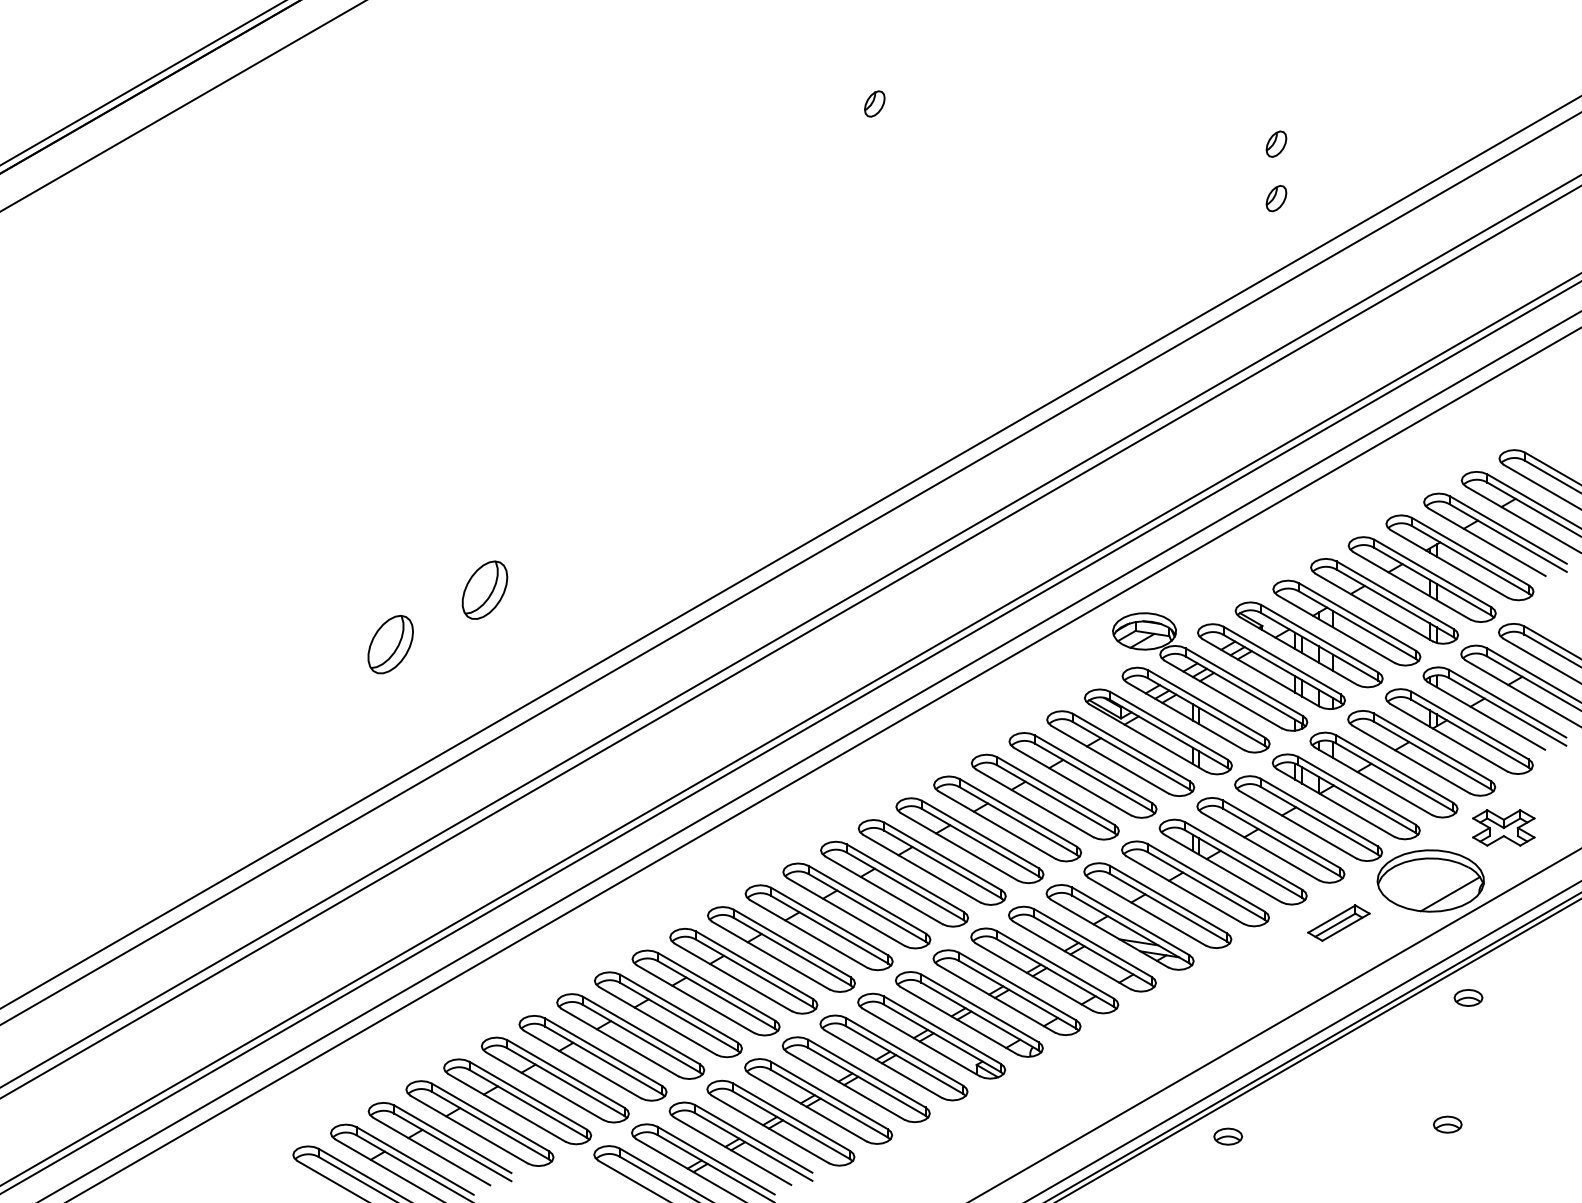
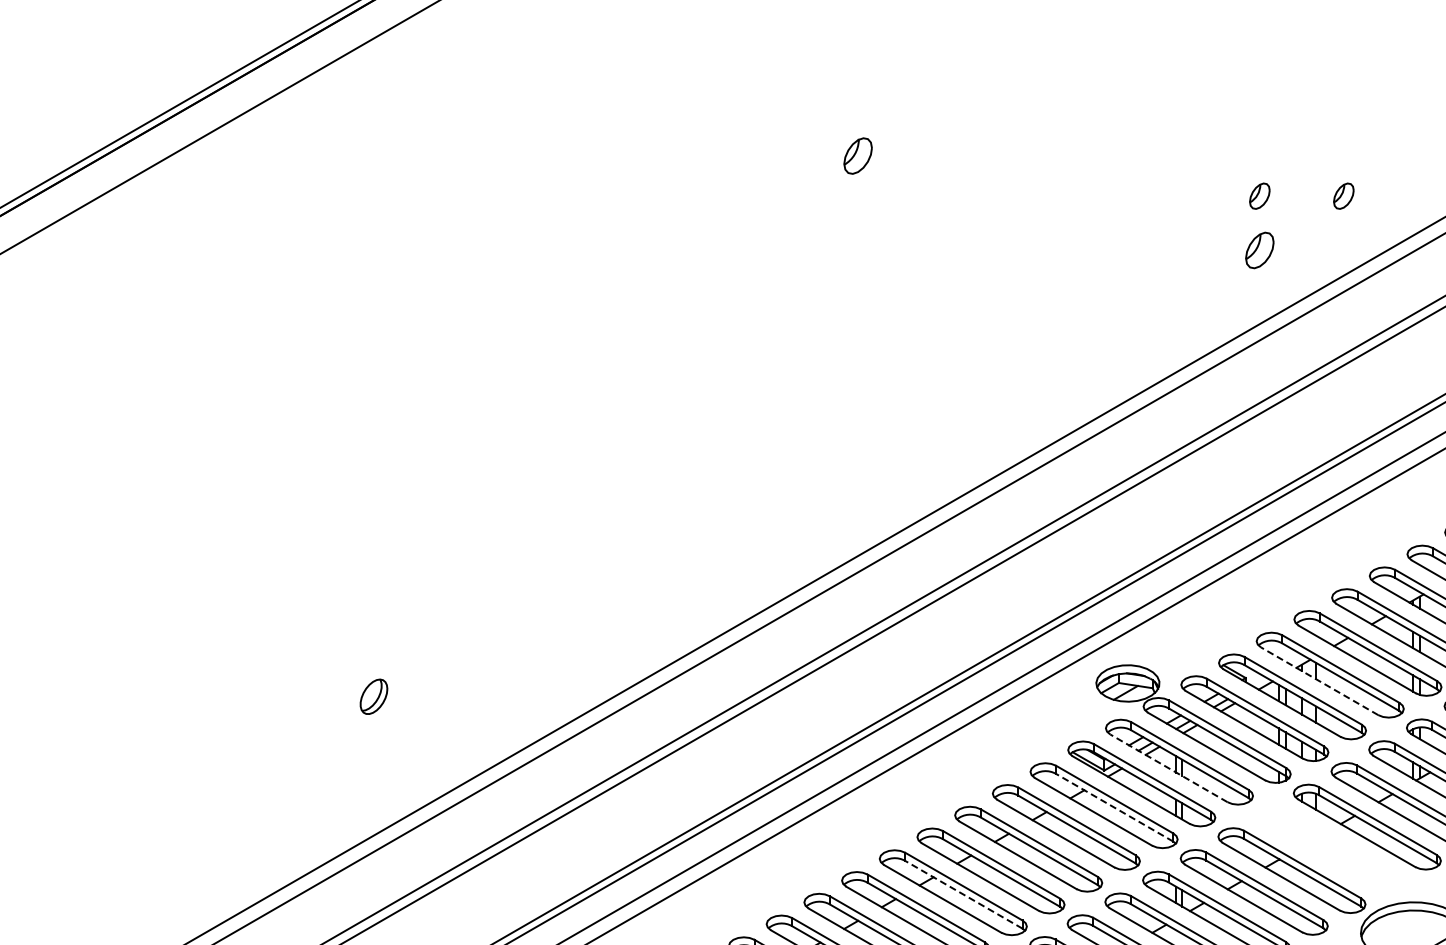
part: (874, 103) -> (857, 155), size x1.4
part: (1360, 143) -> (1343, 195), added
part: (1276, 198) -> (1259, 250), size x1.4
part: (484, 589) -> (467, 641), removed
line: (1336, 629) -> (1319, 681), solid -> dashed
part: (390, 644) -> (373, 696), size x0.6
line: (1185, 716) -> (1168, 768), solid -> dashed
line: (1131, 755) -> (1114, 807), solid -> dashed
part: (1345, 796) -> (1328, 848), removed
line: (980, 842) -> (963, 894), solid -> dashed

